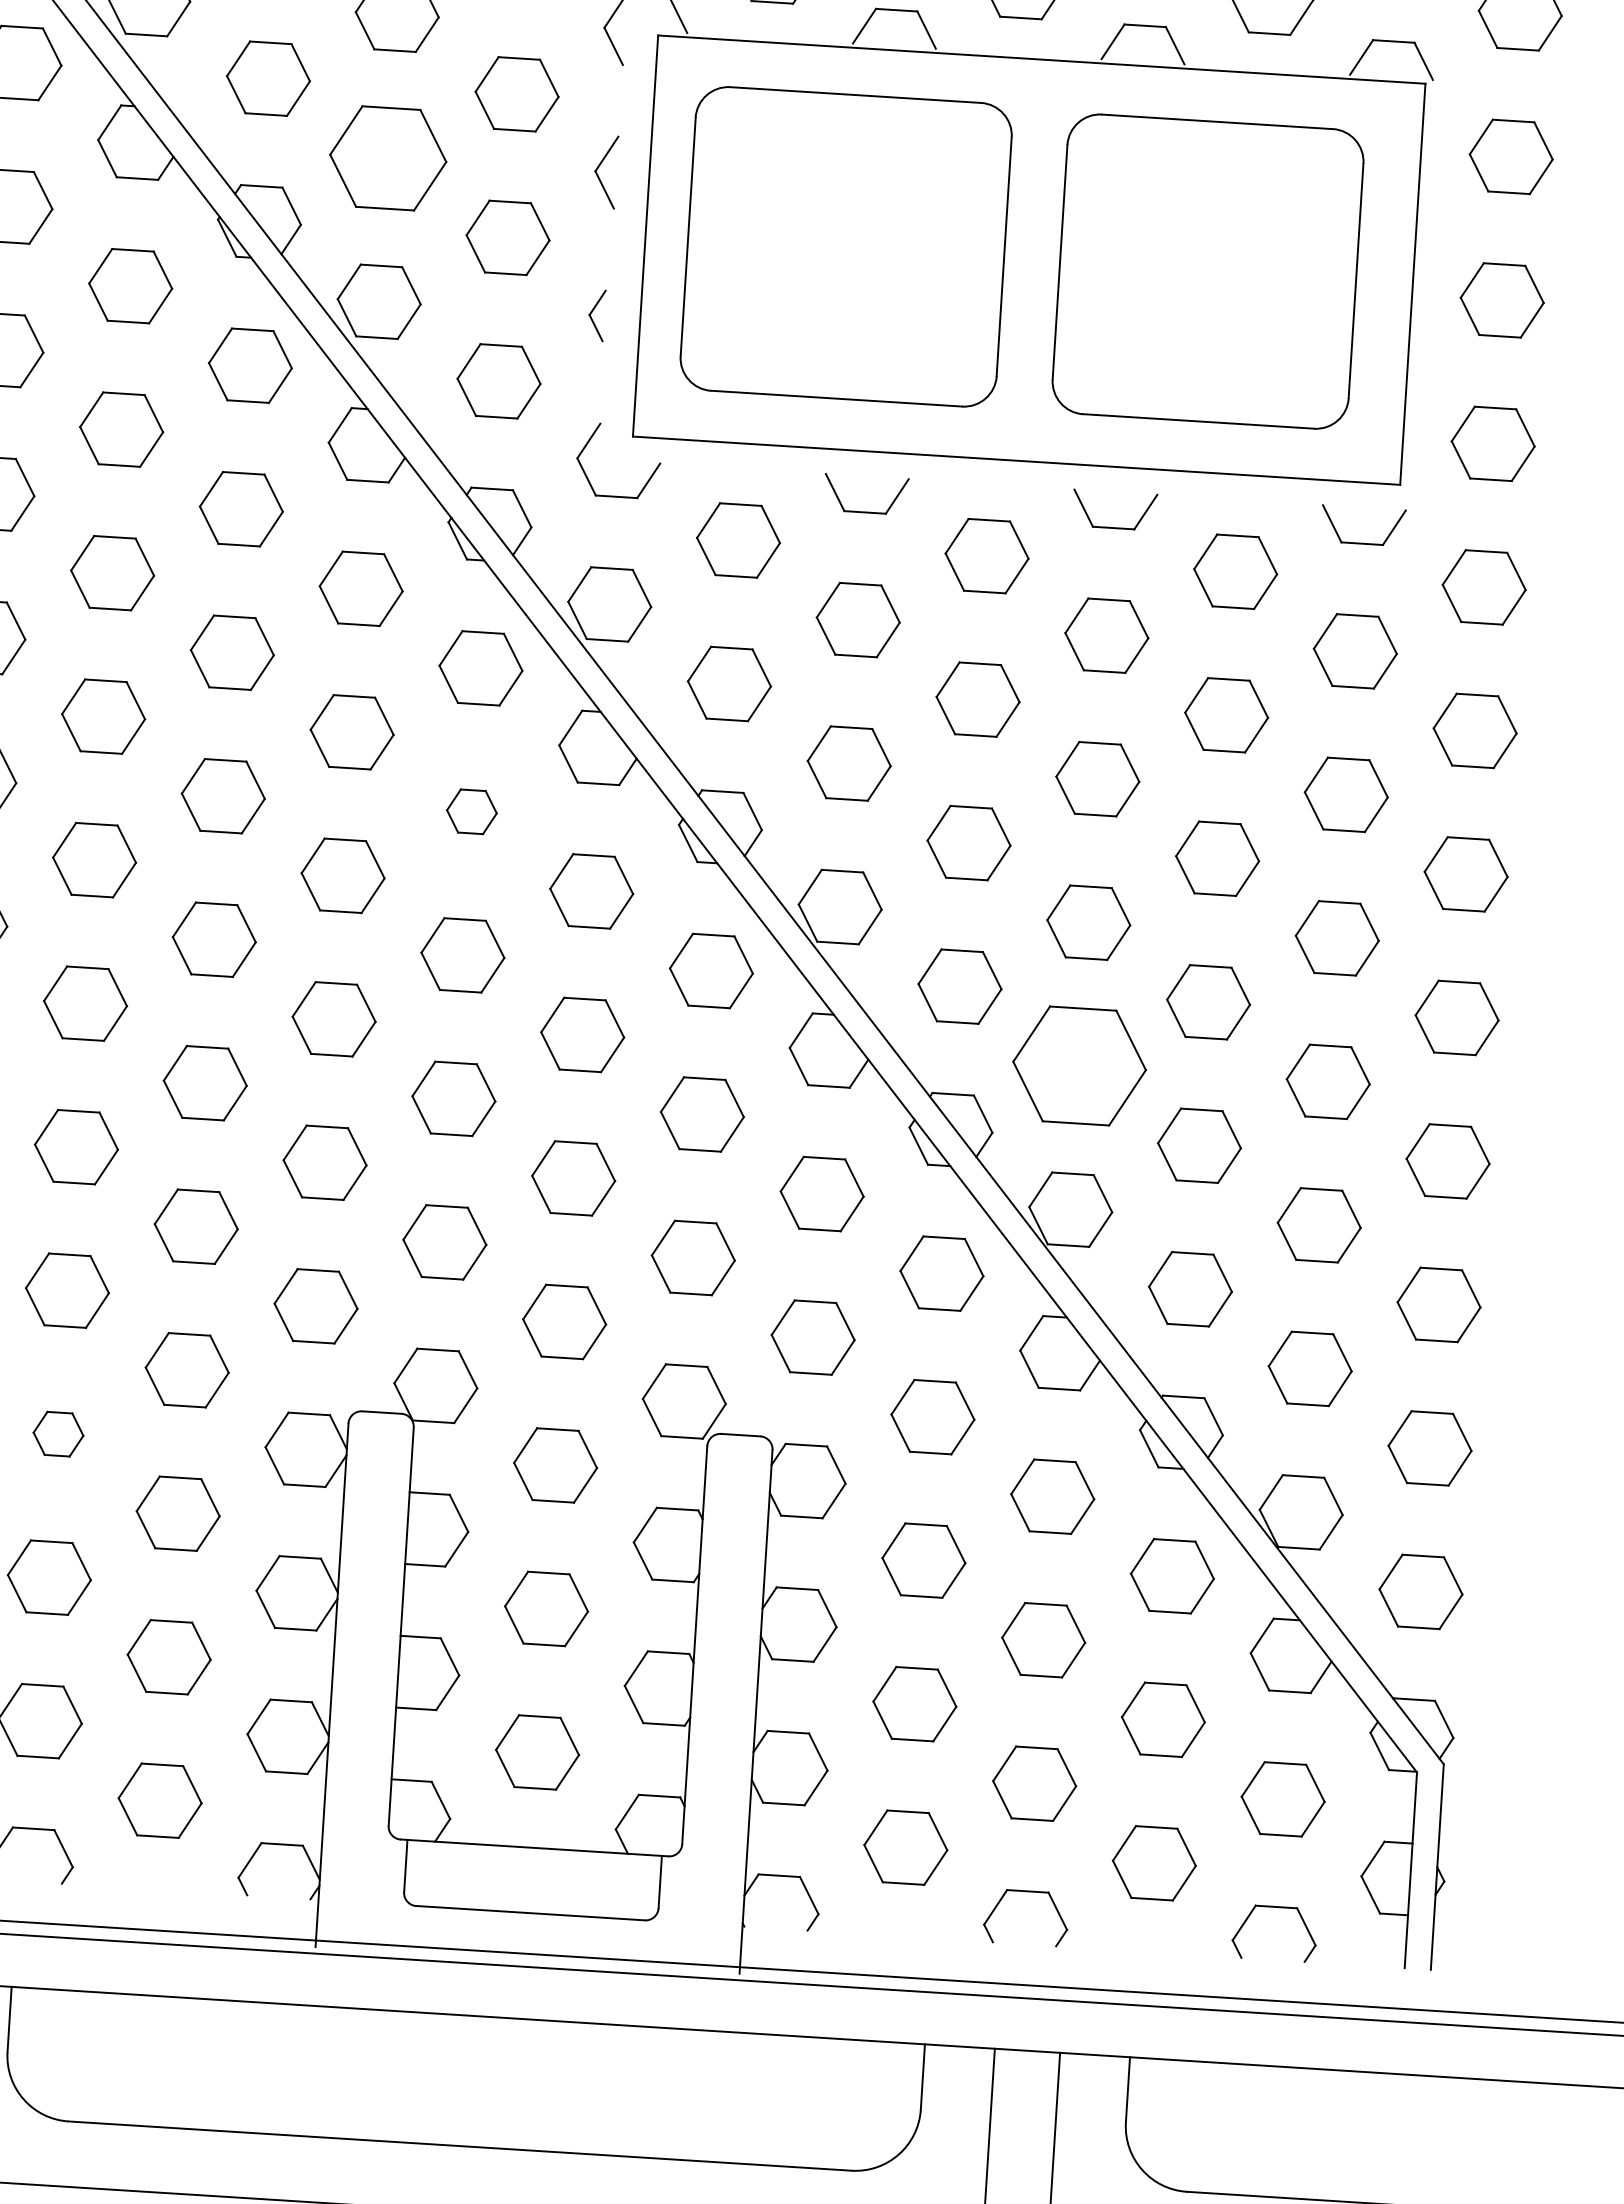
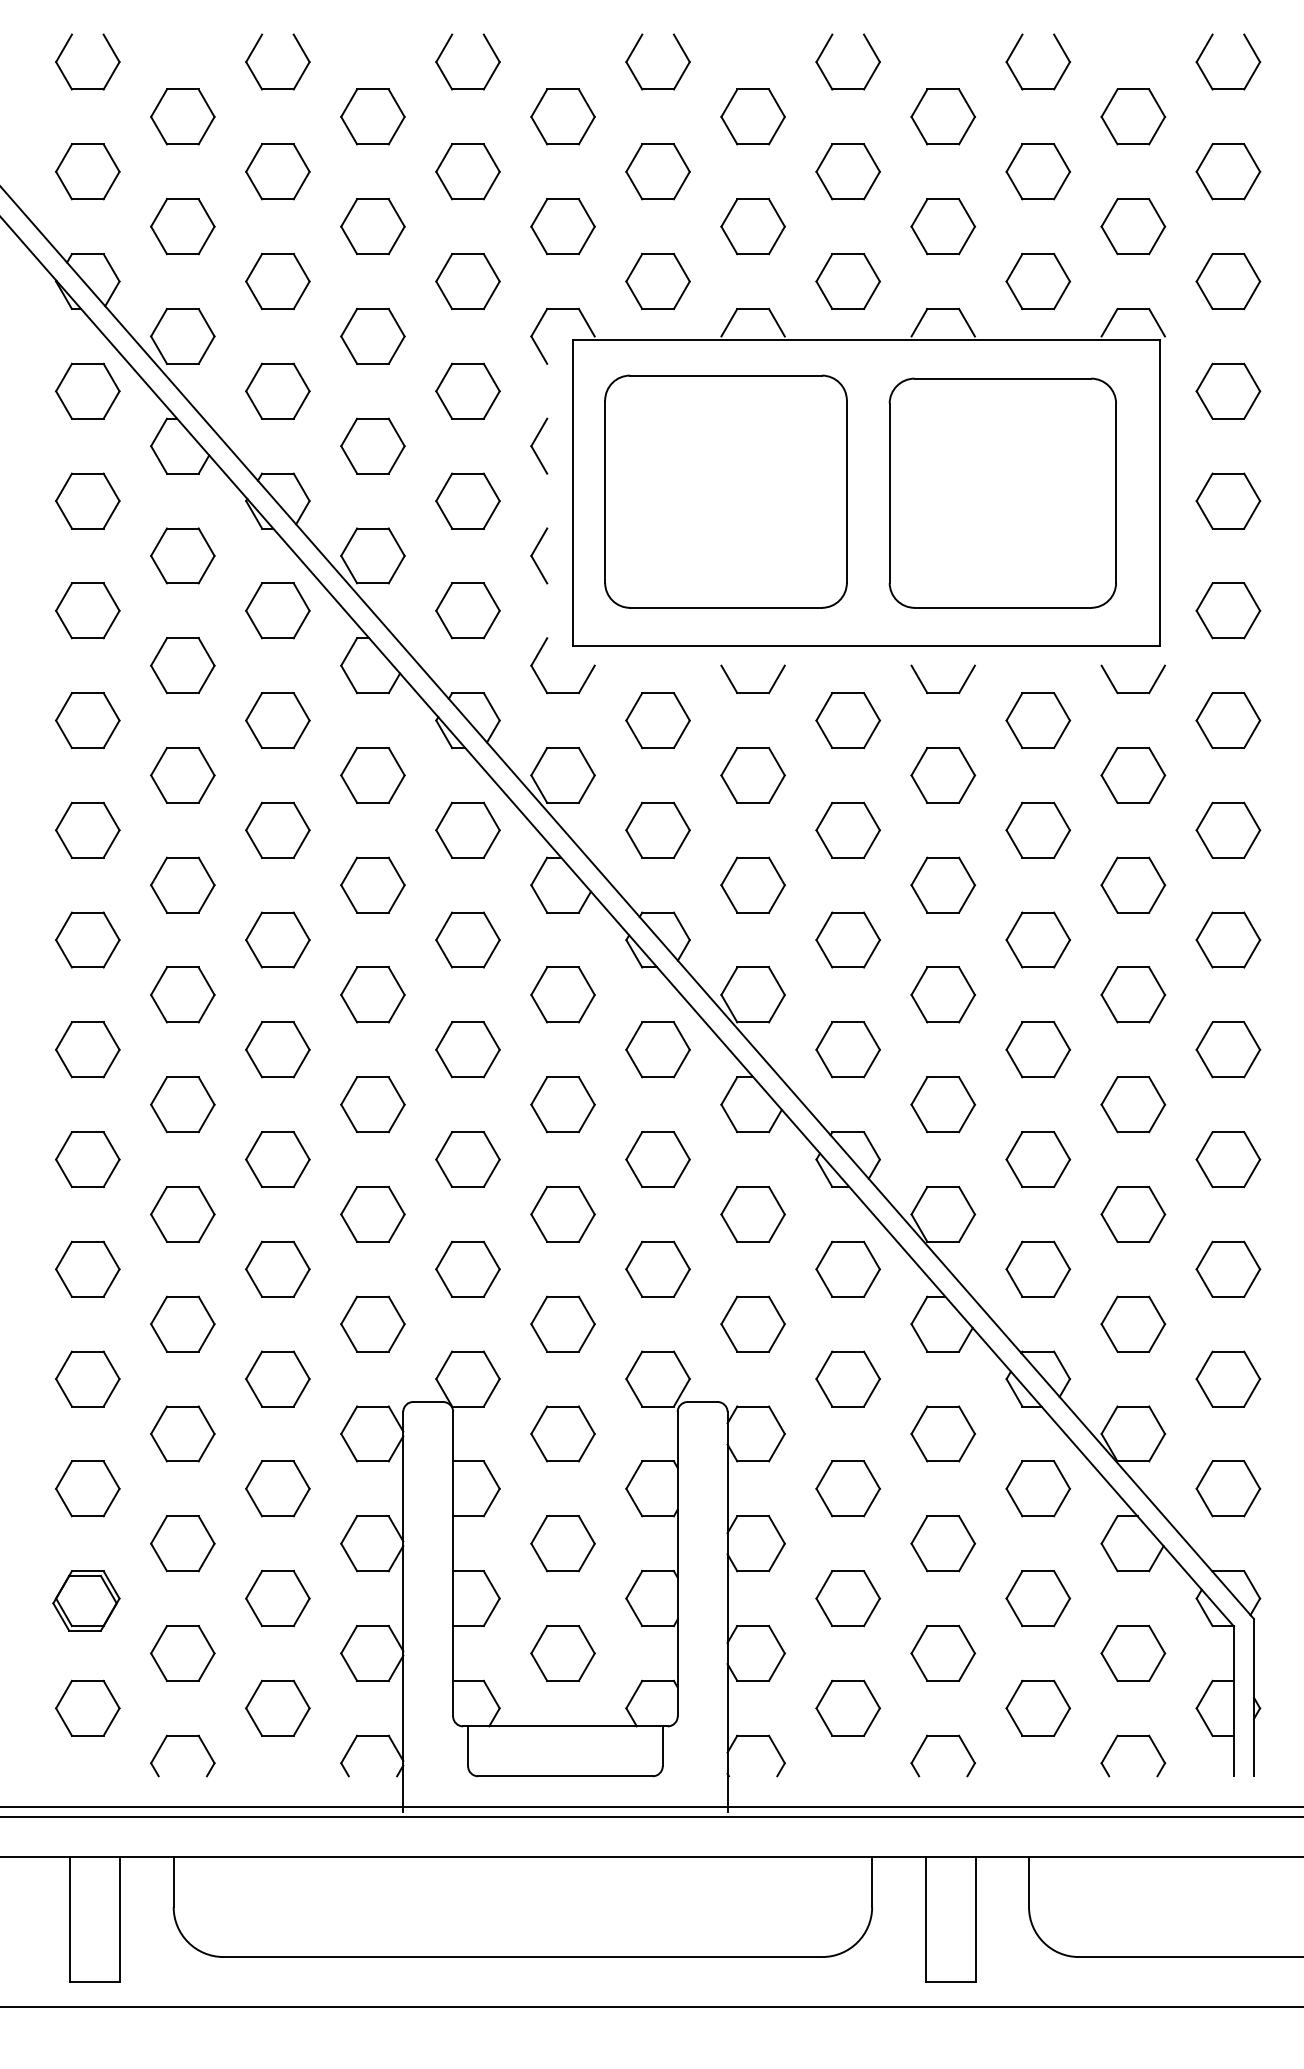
part: (387, 157) -> (372, 445), size x0.71
part: (597, 314) -> (539, 555), size x1.43
part: (471, 811) -> (467, 939), size x1.67
part: (1080, 1065) -> (943, 1104), size x0.62
part: (58, 1433) -> (182, 1433), size x1.67

